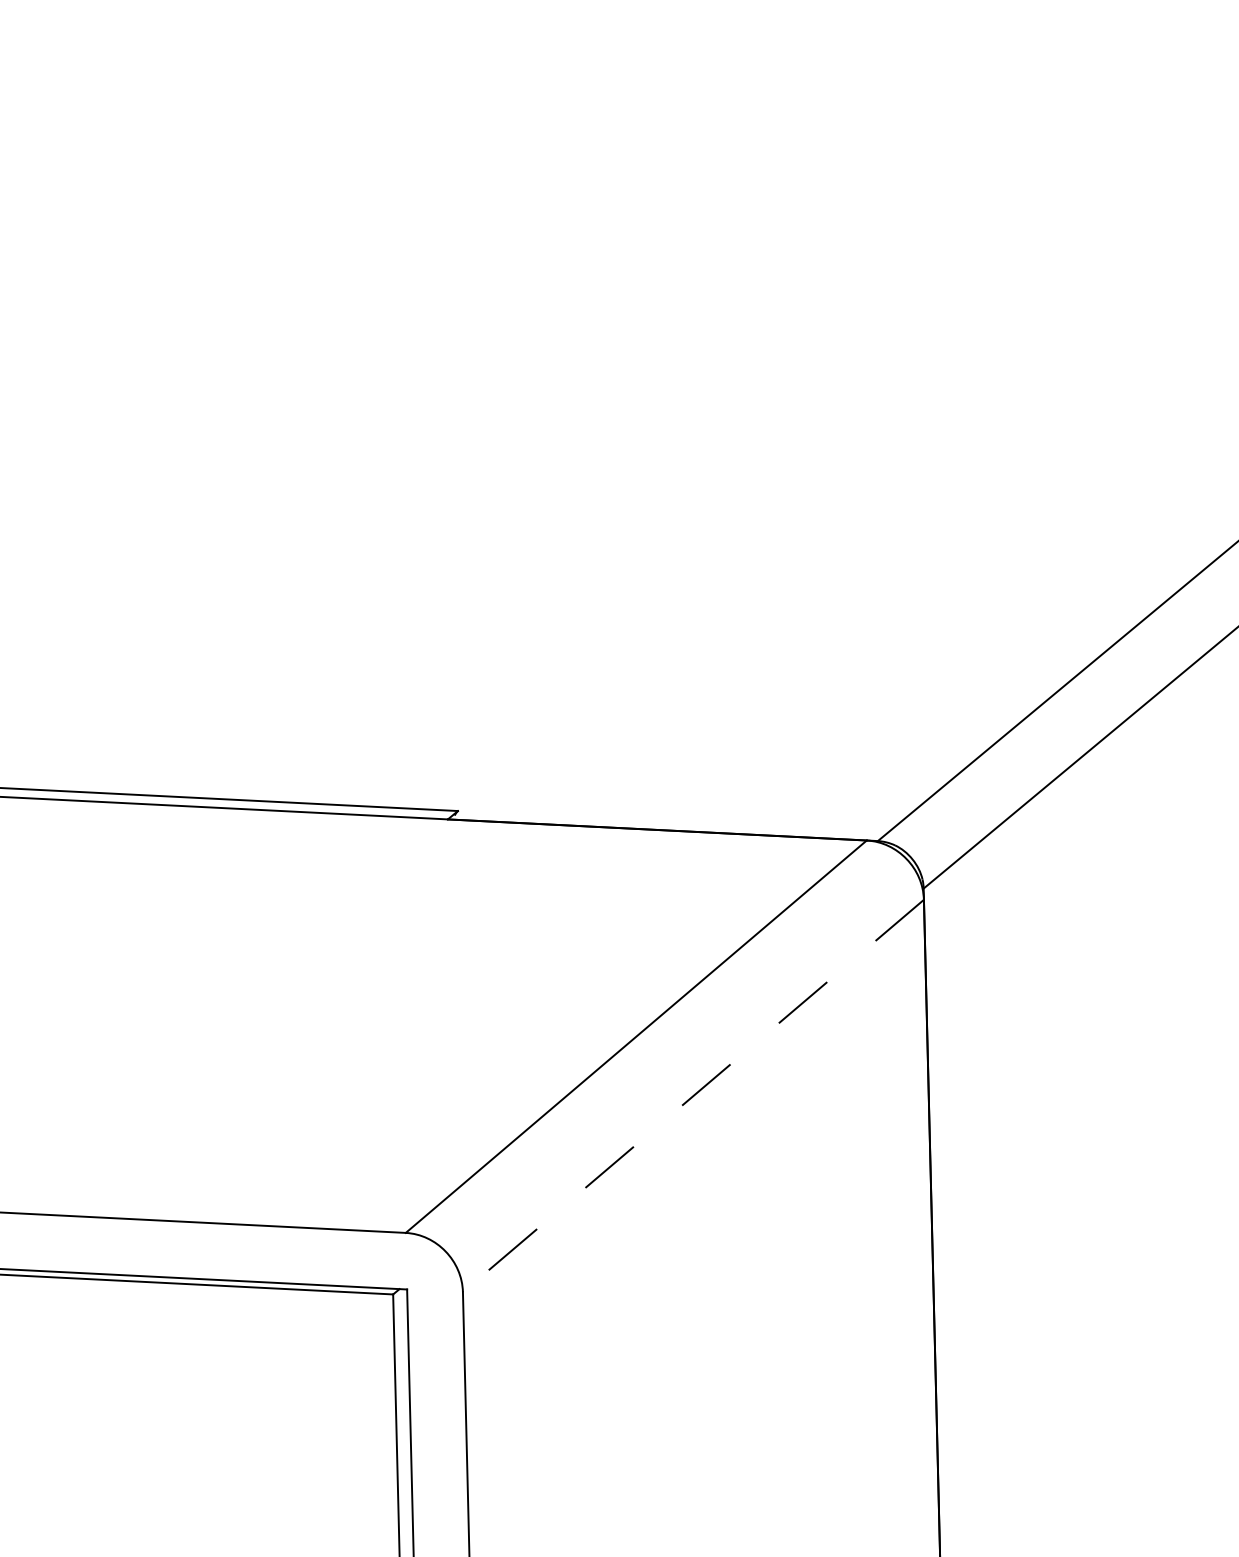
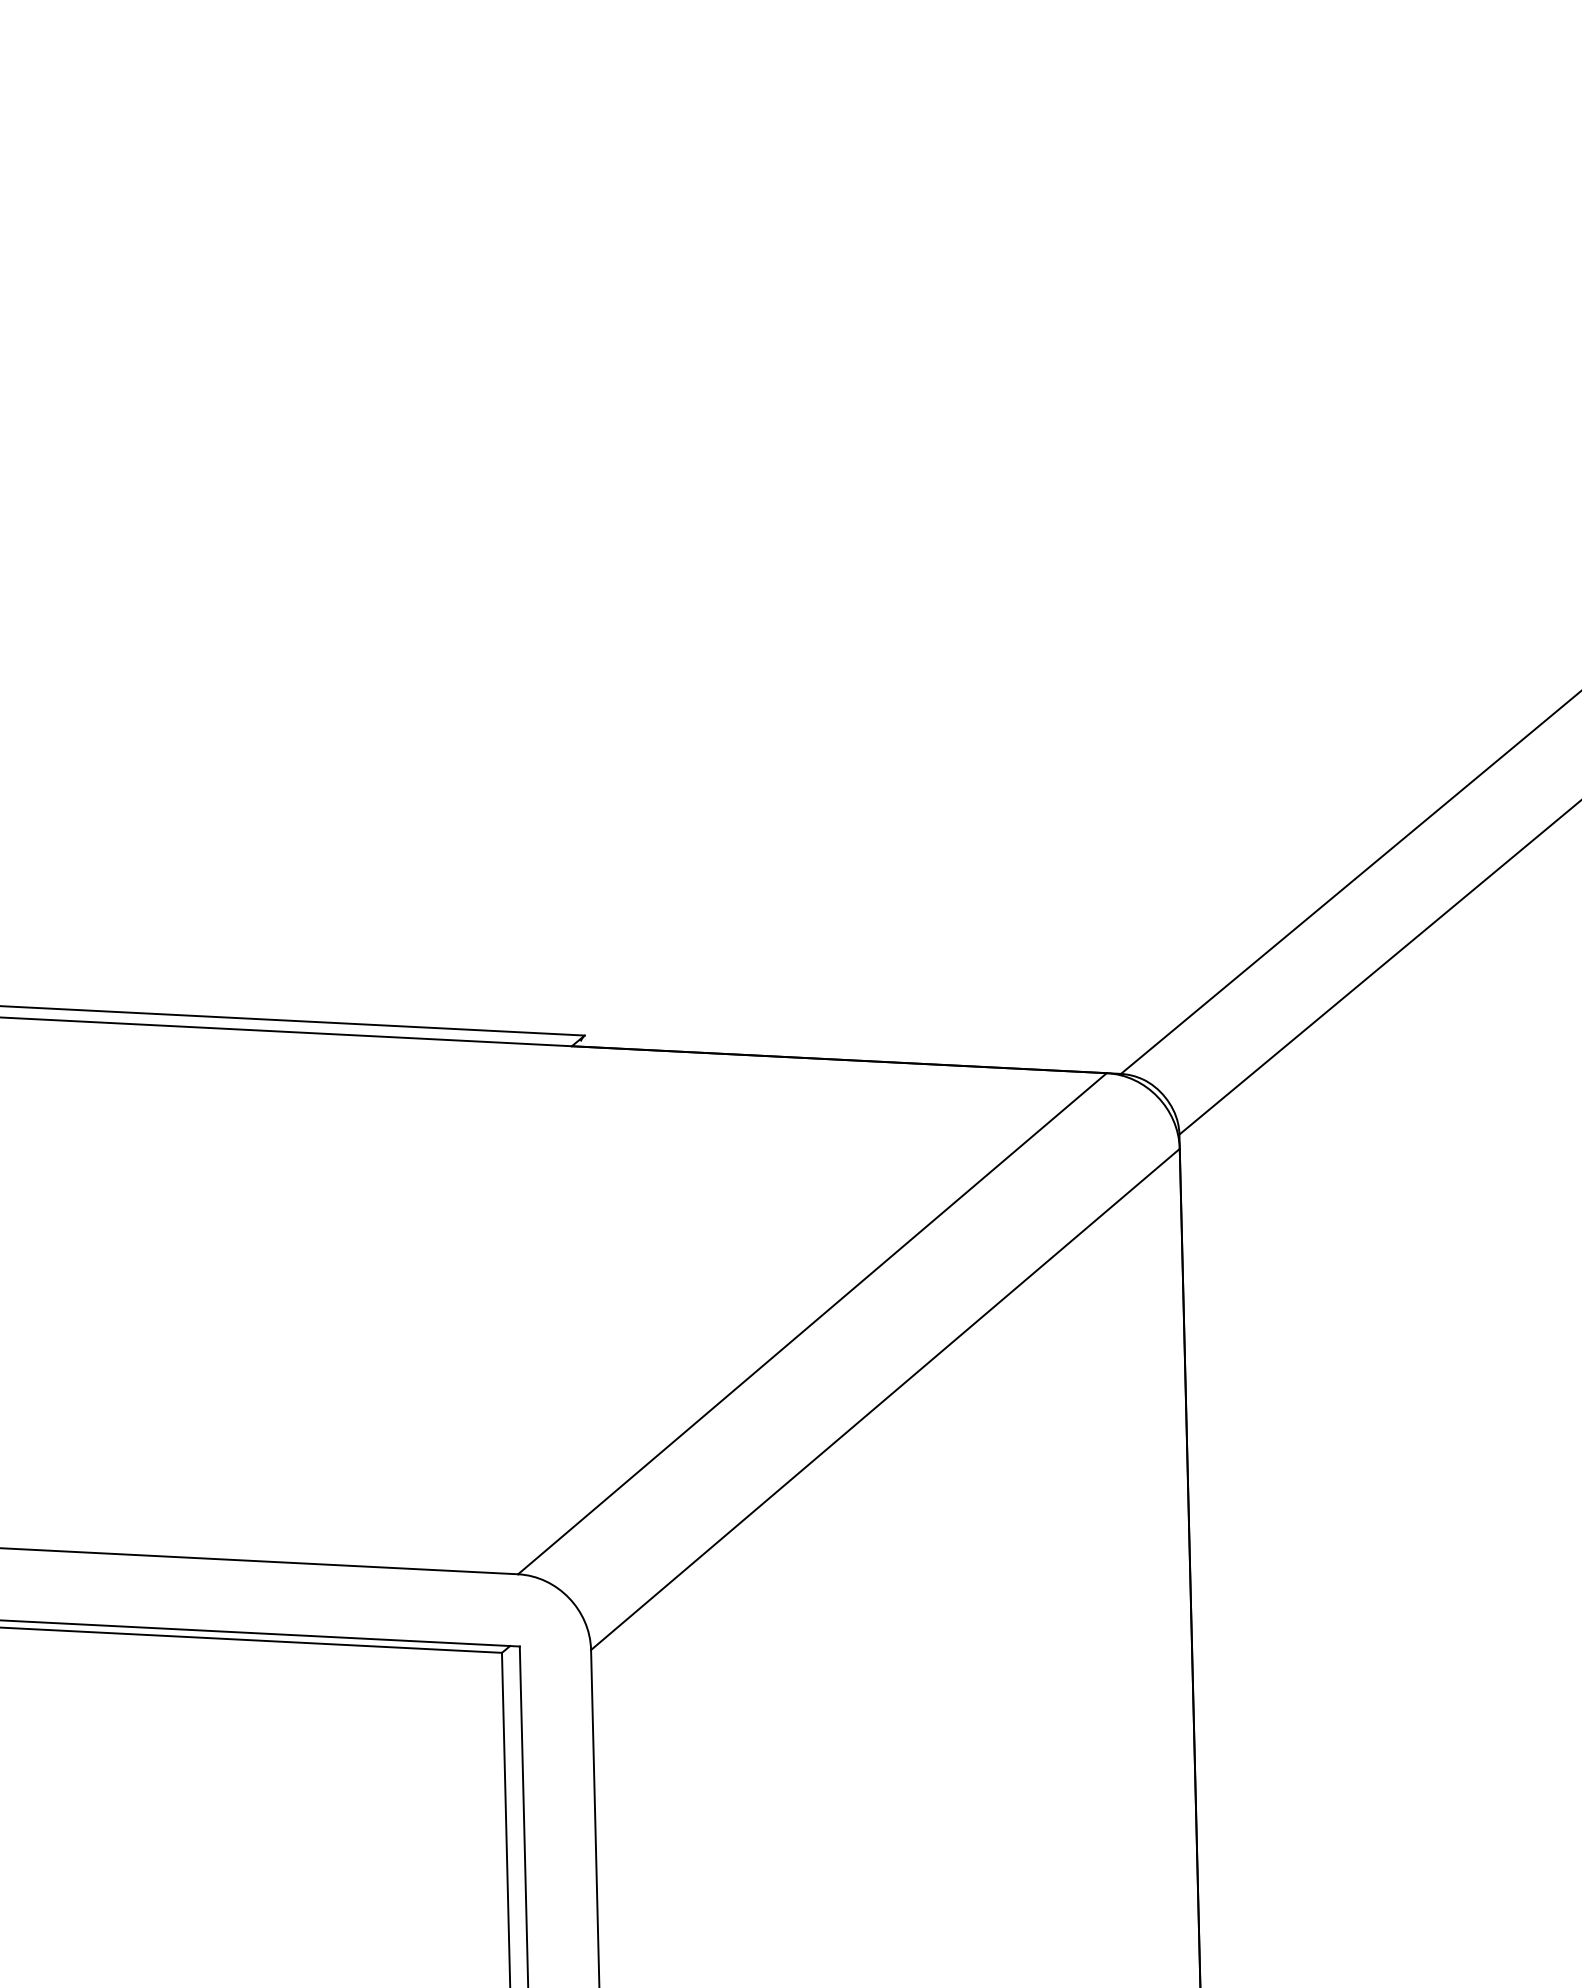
line: (693, 1096) -> (885, 1399), dashed -> solid

